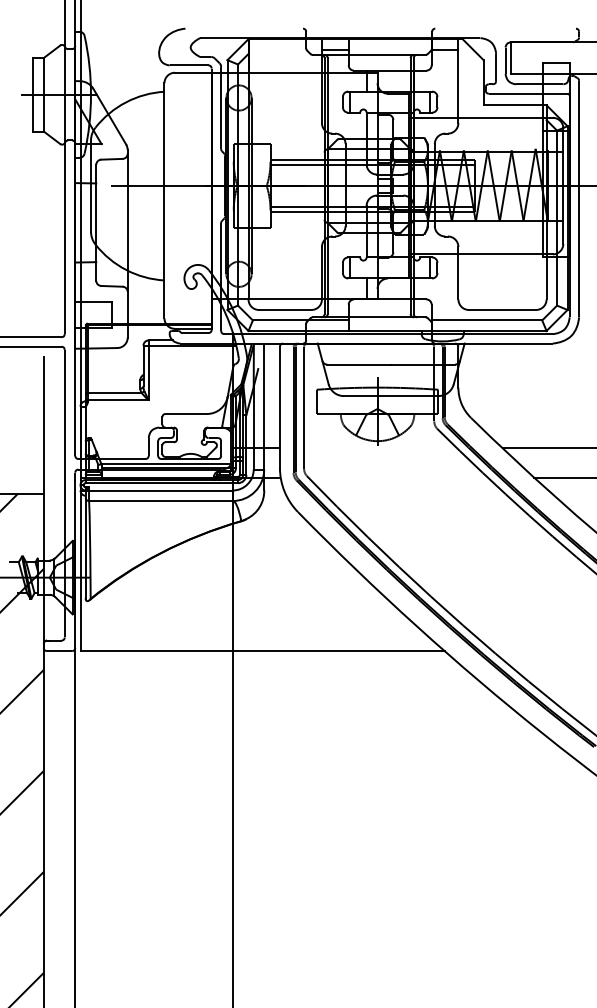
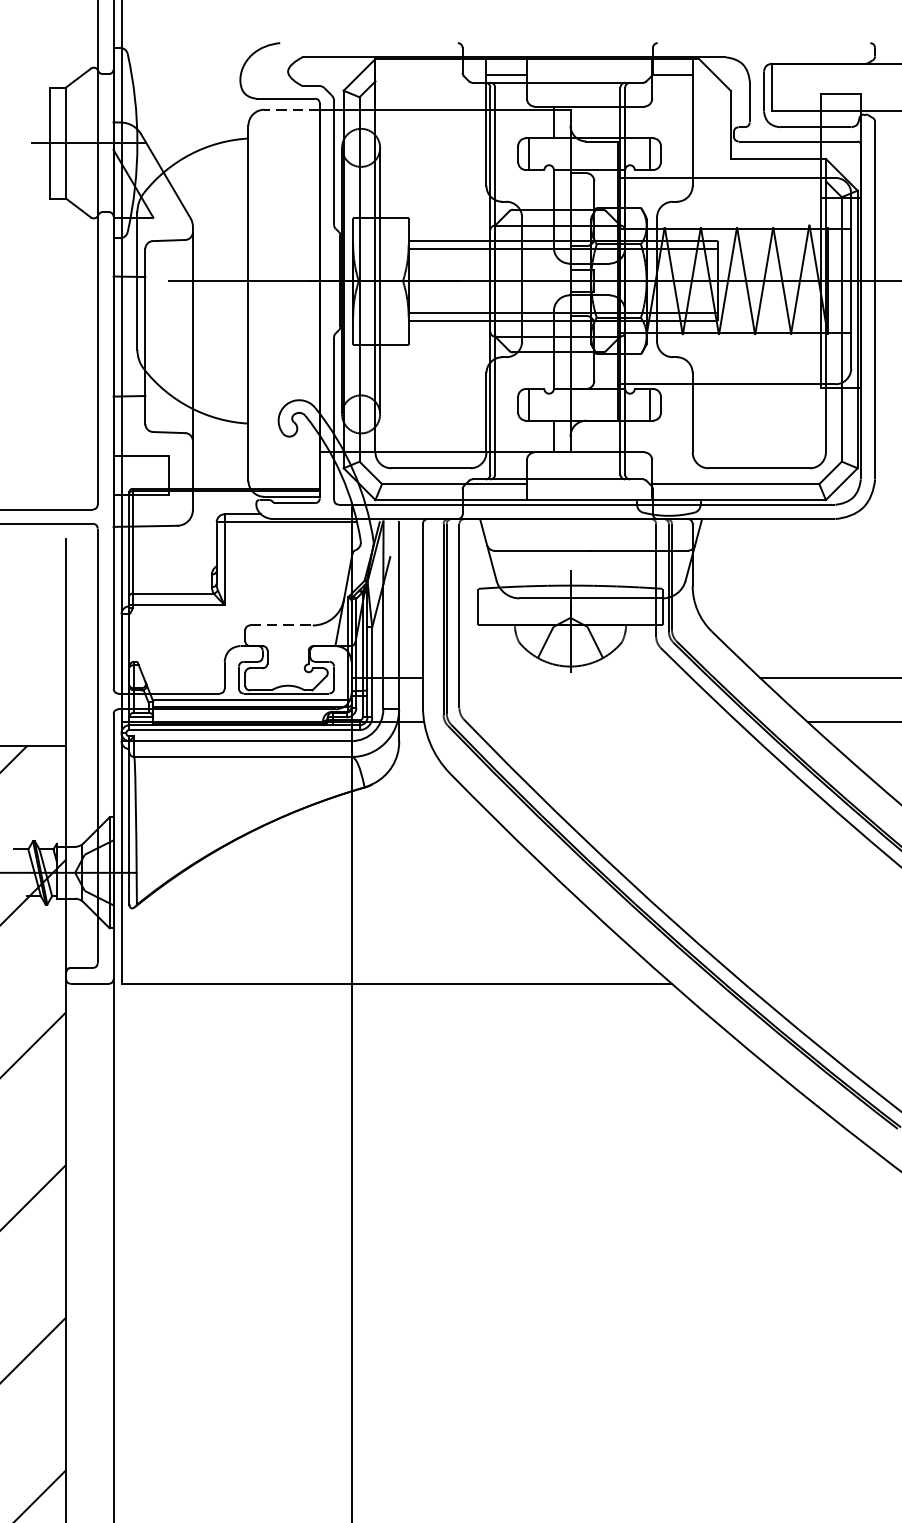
line: (192, 72) -> (290, 109), solid -> dashed
line: (186, 413) -> (281, 624), solid -> dashed

